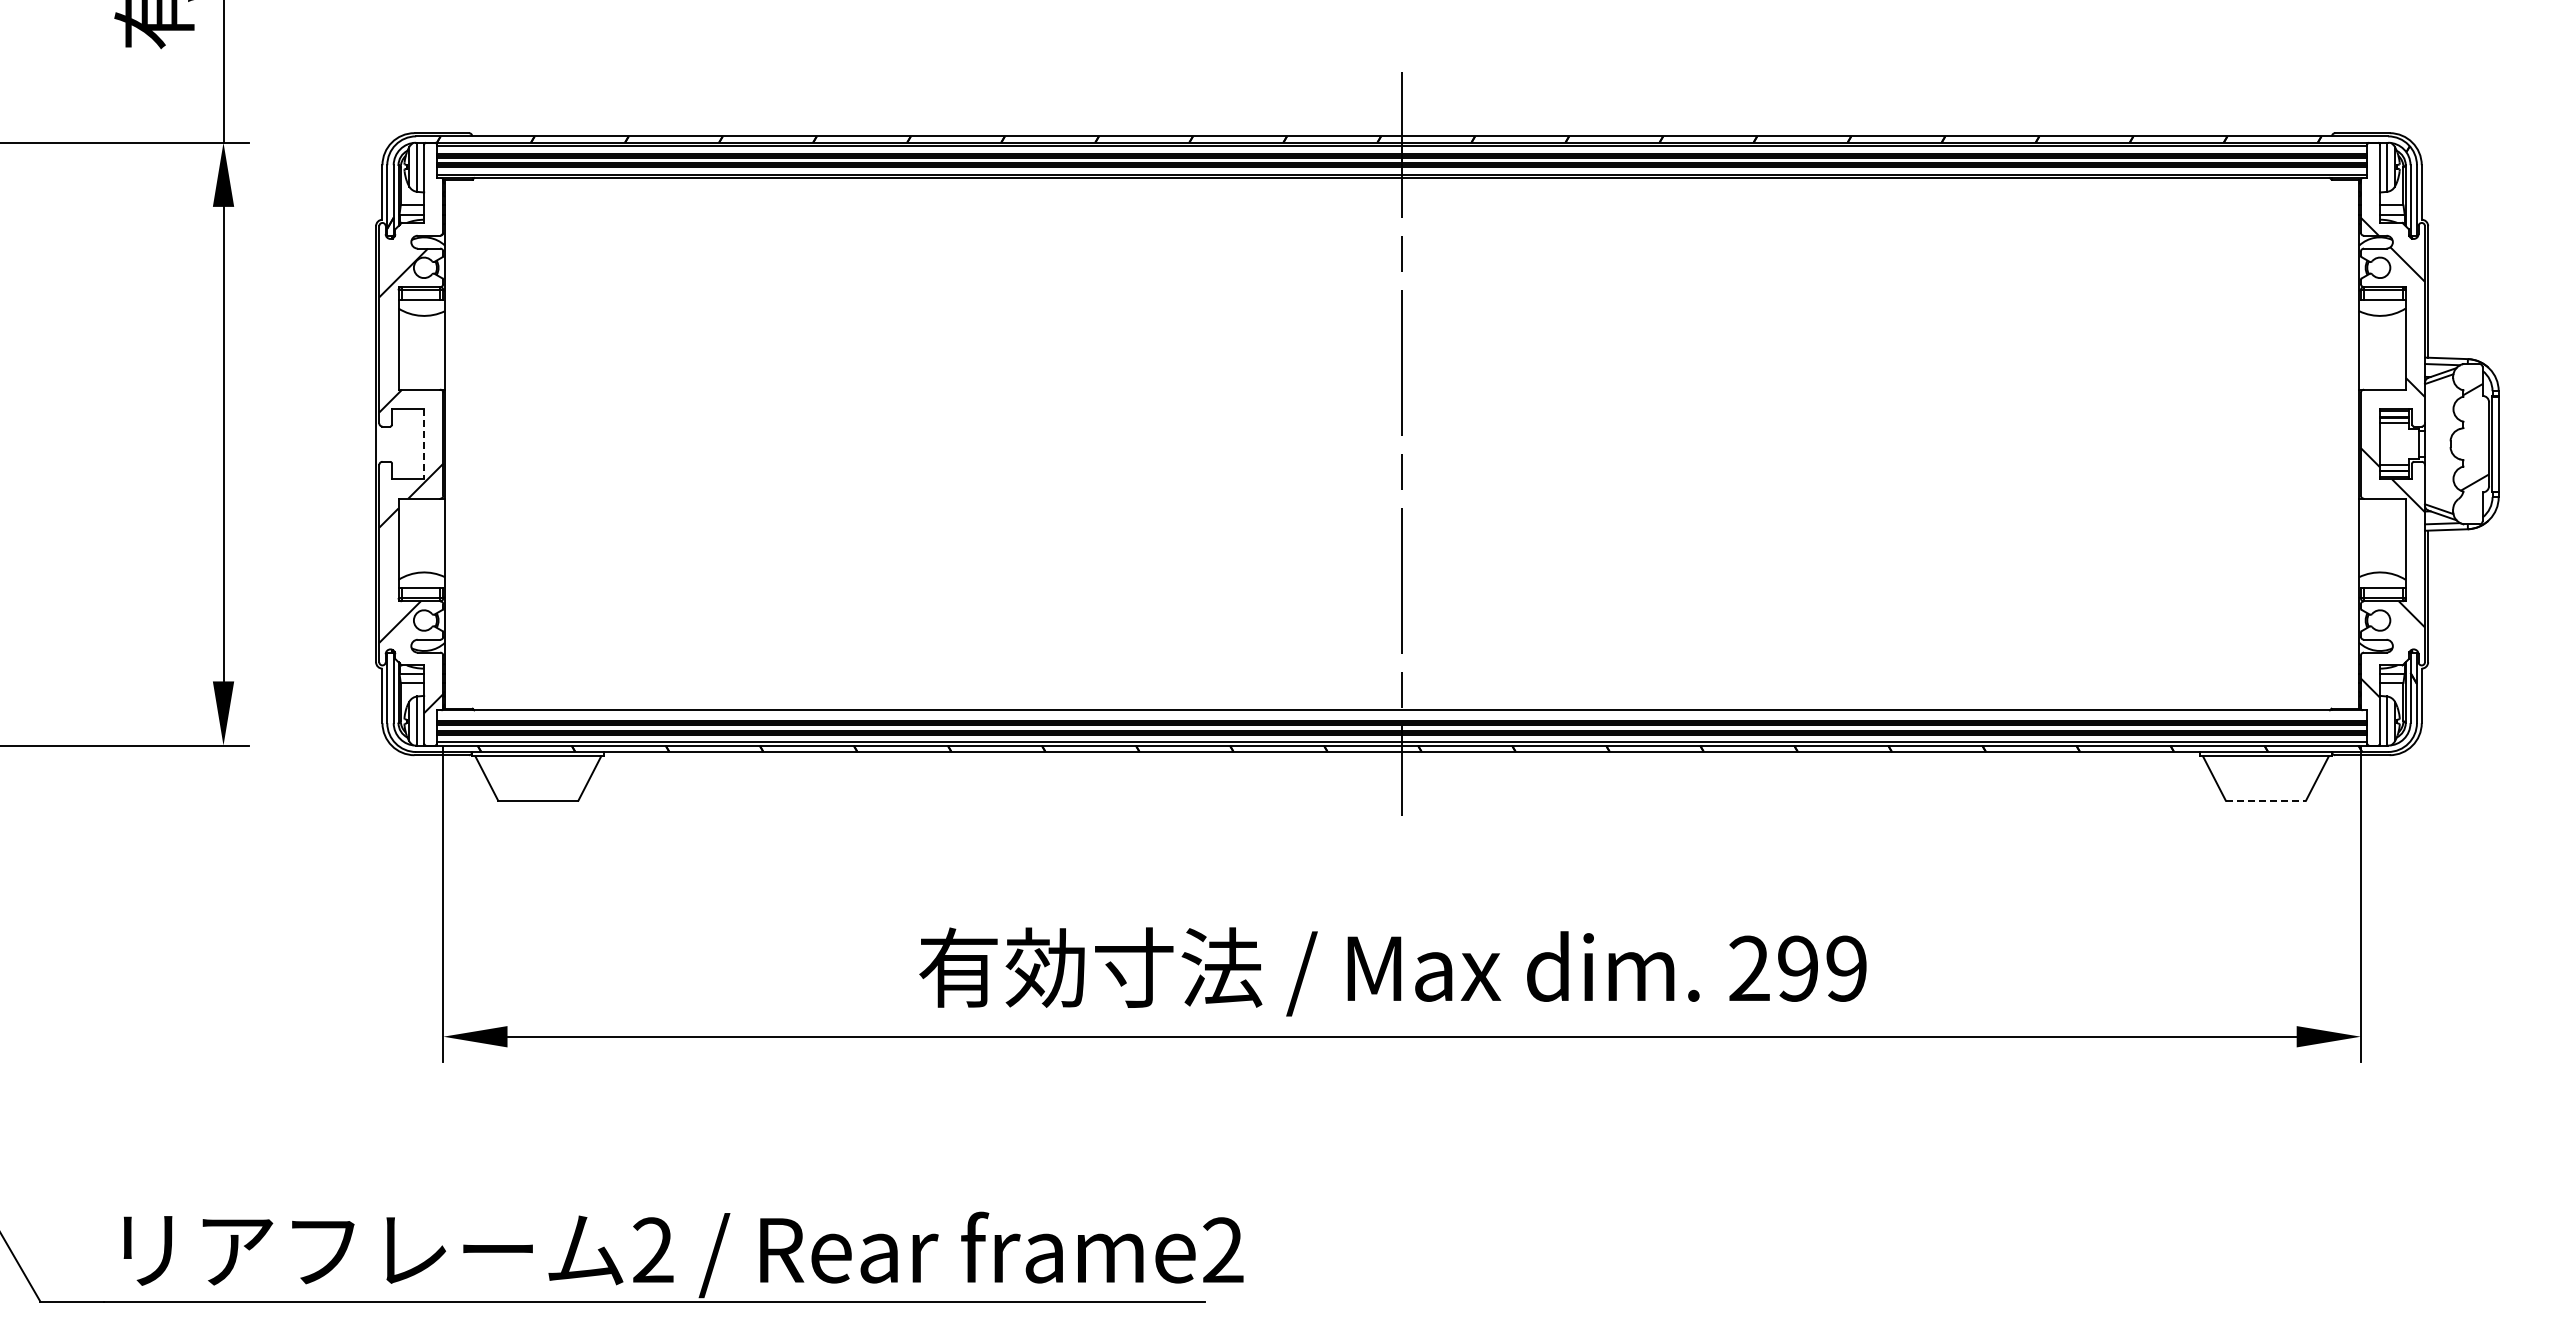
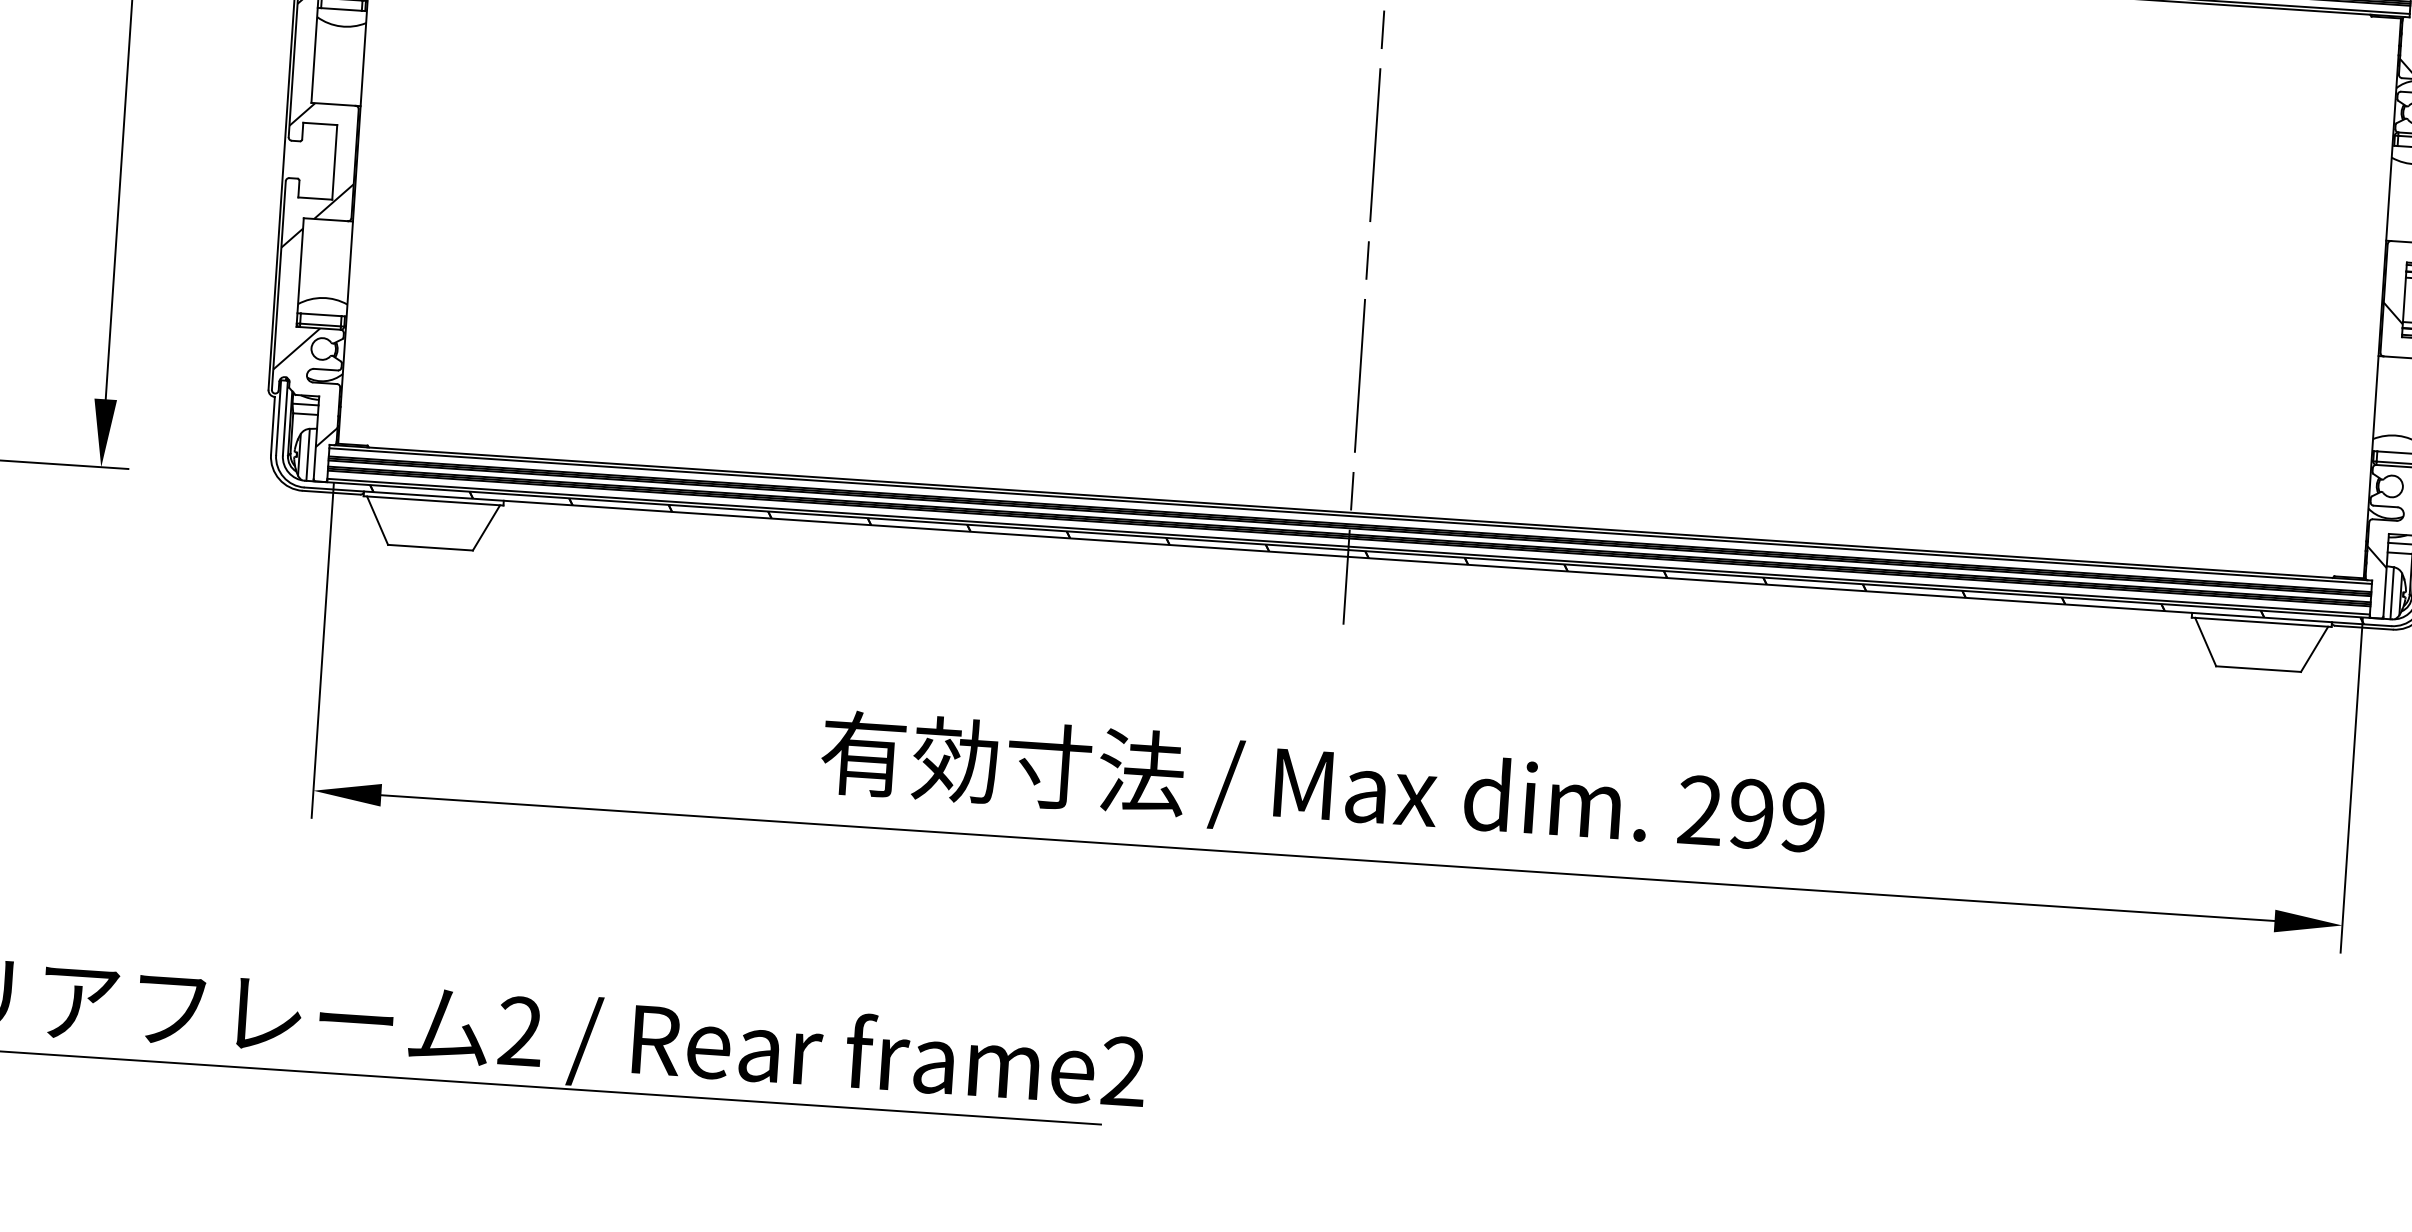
line: (424, 444) -> (335, 162), dashed -> solid
line: (1401, 713) -> (1350, 516), added
line: (2266, 800) -> (2259, 668), dashed -> solid

